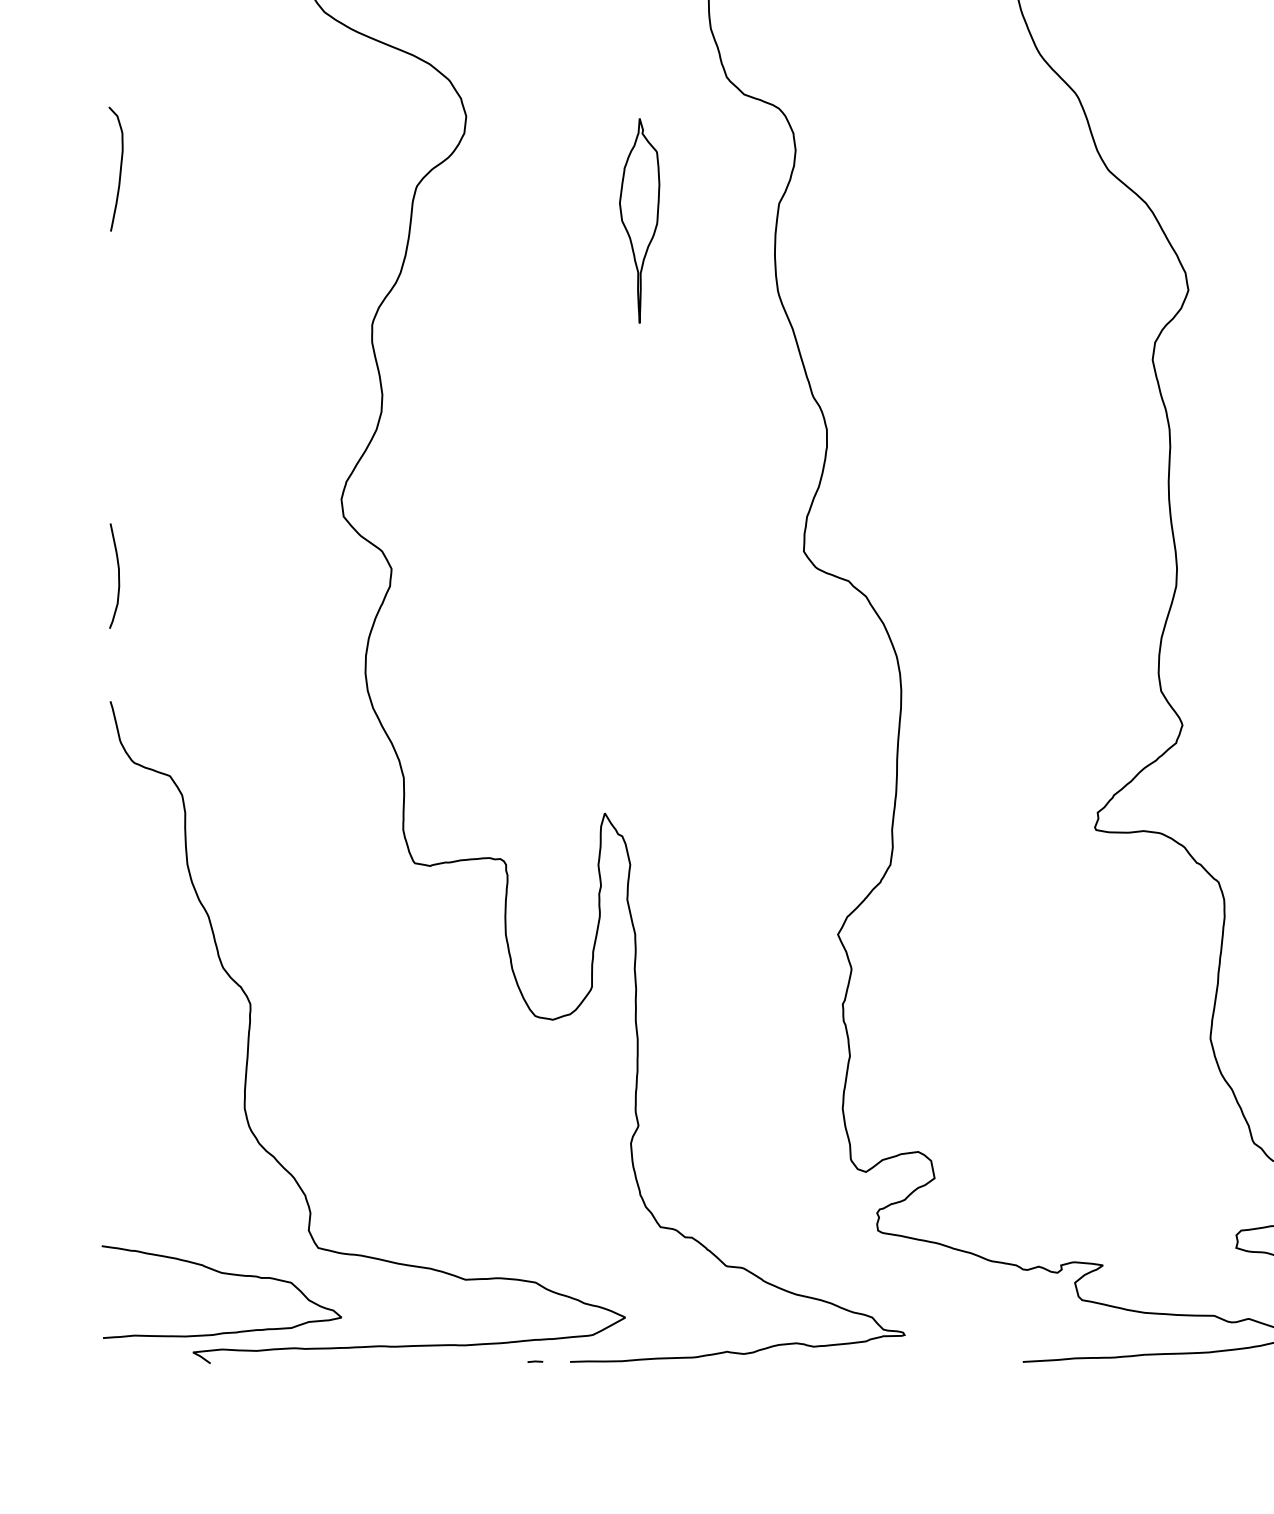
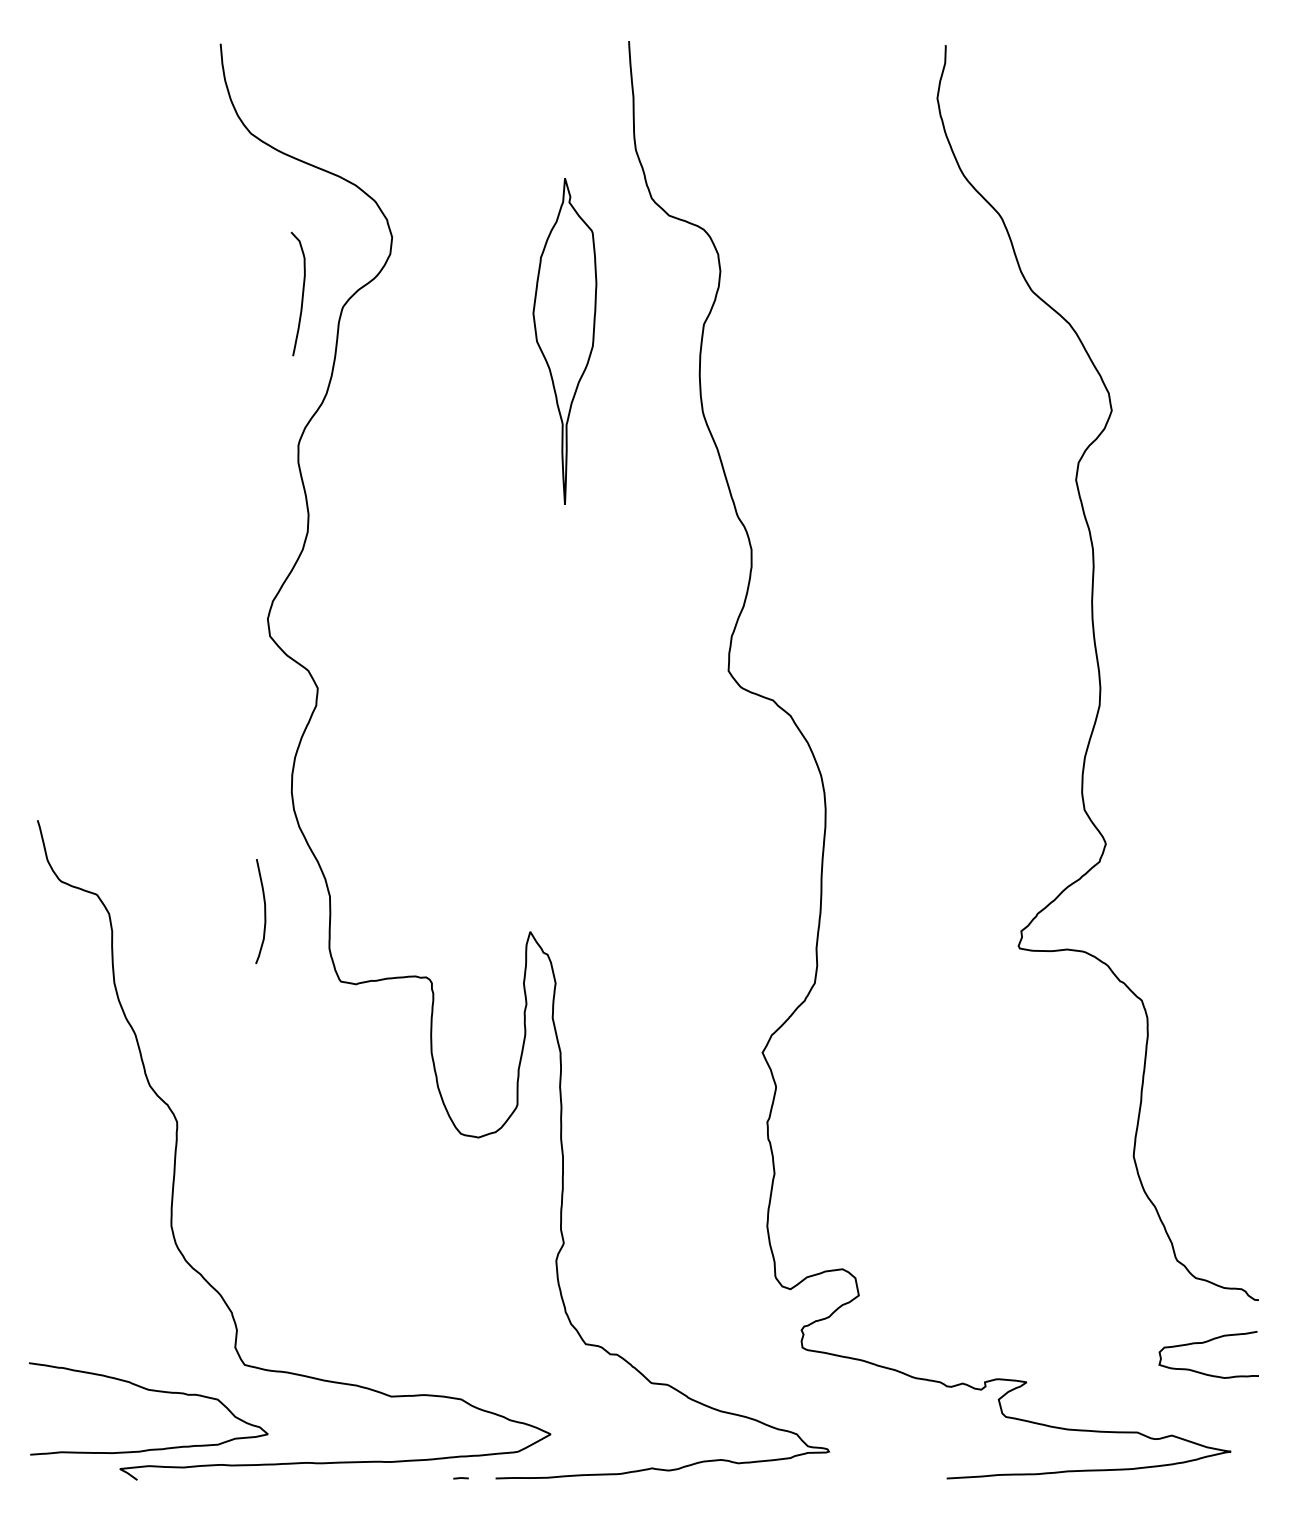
curve: (120, 168) -> (302, 293), moved
part: (639, 220) -> (564, 341), size x1.6
curve: (118, 576) -> (264, 911), moved

